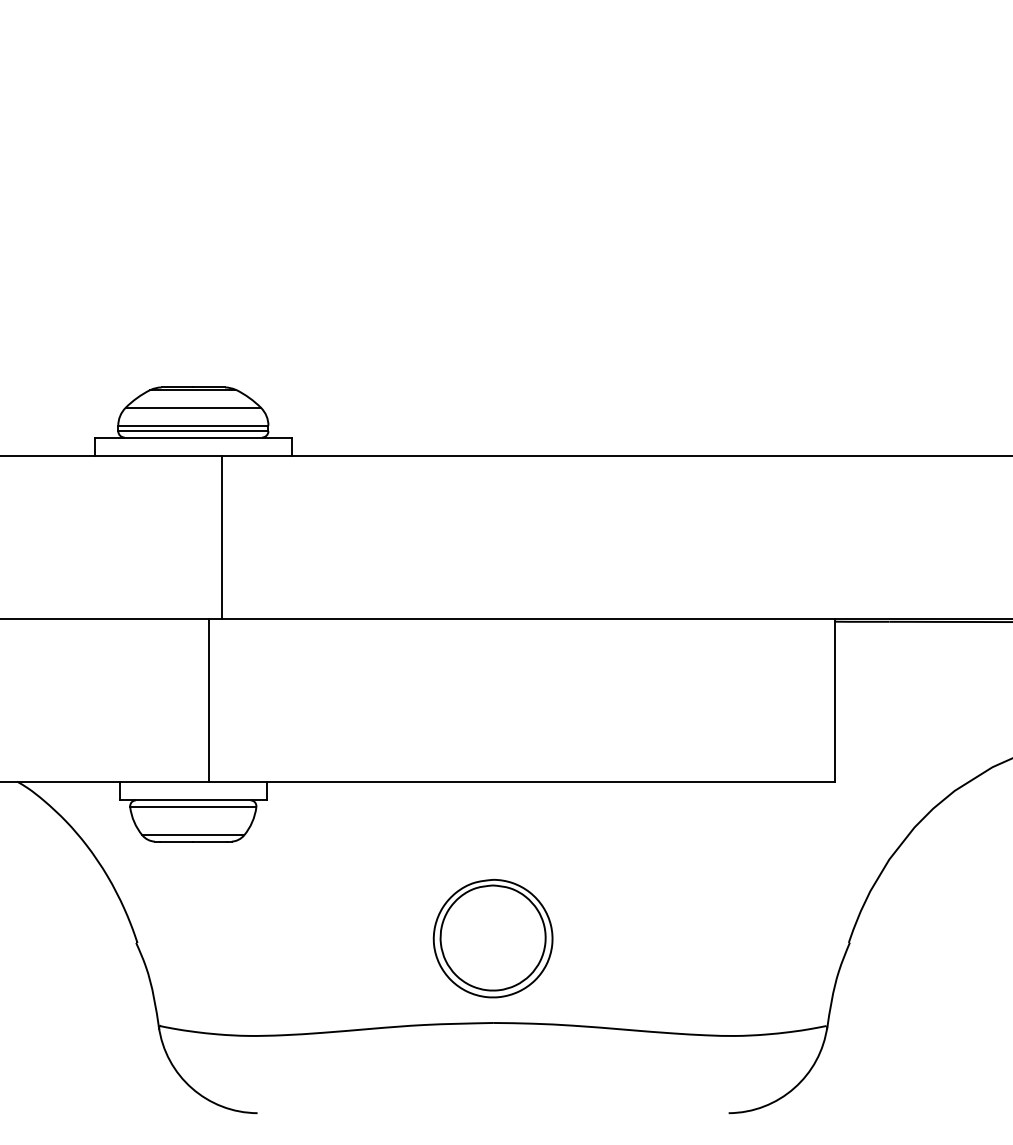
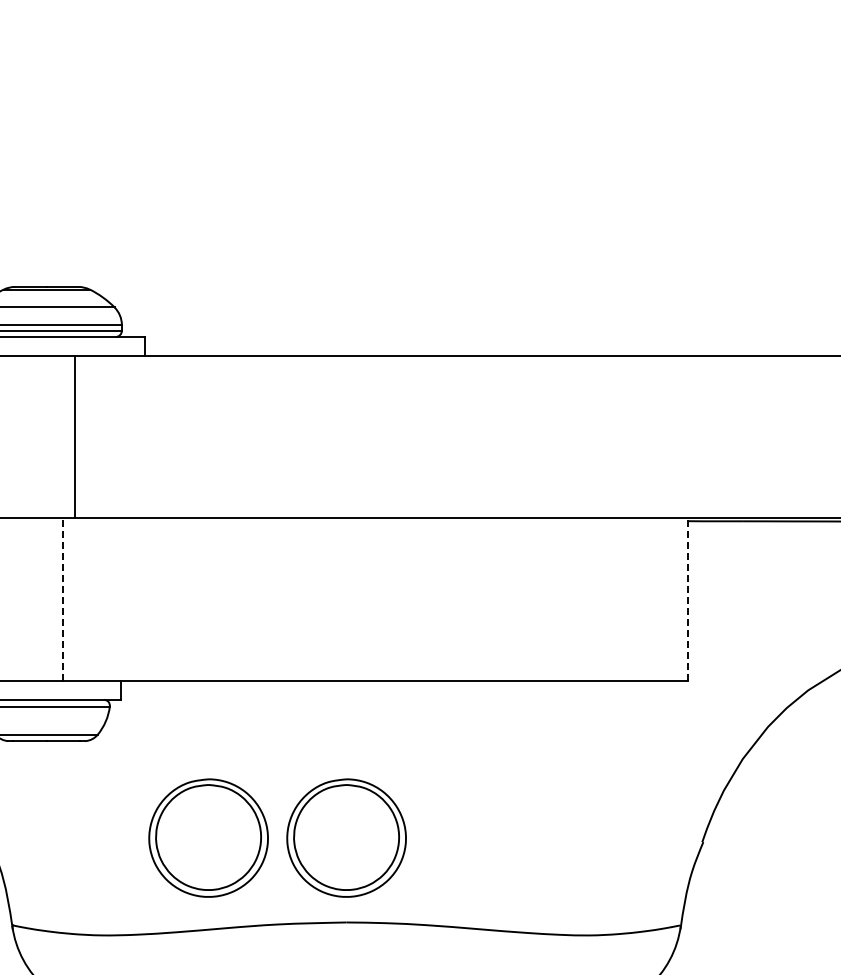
line: (209, 699) -> (62, 598), solid -> dashed
line: (834, 699) -> (687, 598), solid -> dashed
part: (354, 938) -> (207, 837), added

